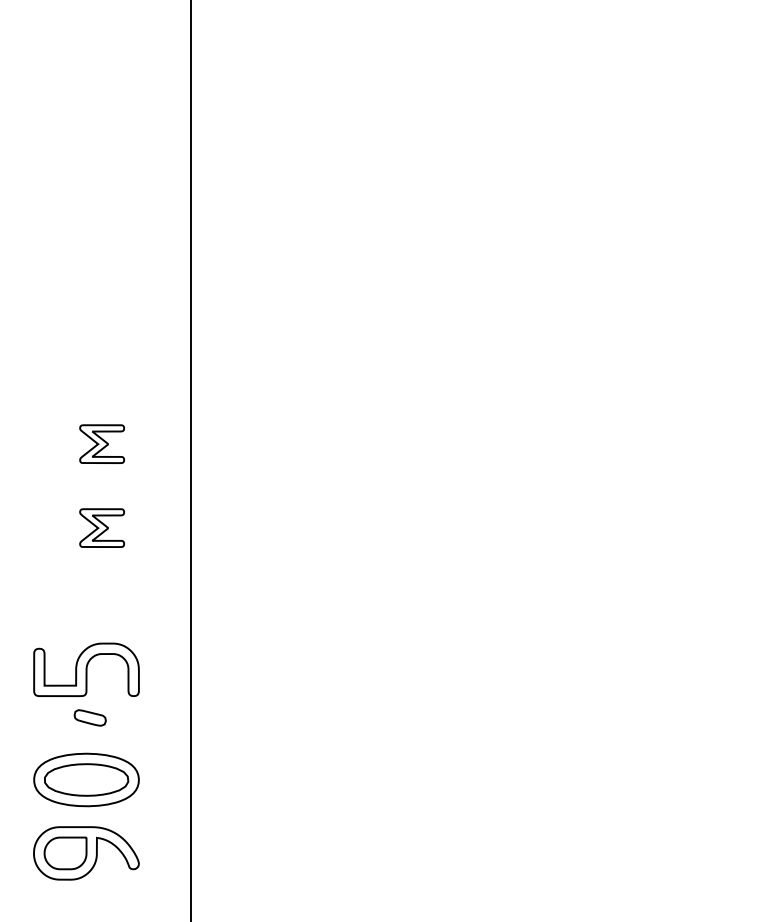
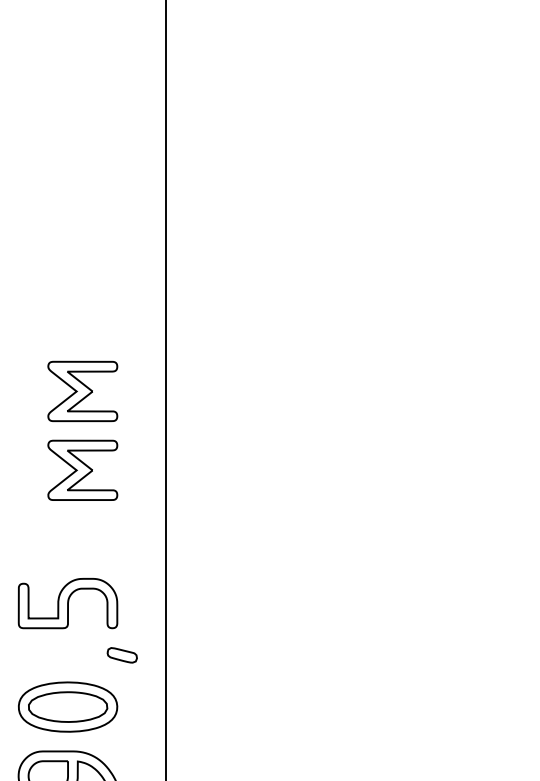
part: (101, 443) -> (82, 390), size x1.67
part: (101, 527) -> (82, 469), size x1.67
part: (89, 717) -> (121, 654), moved

